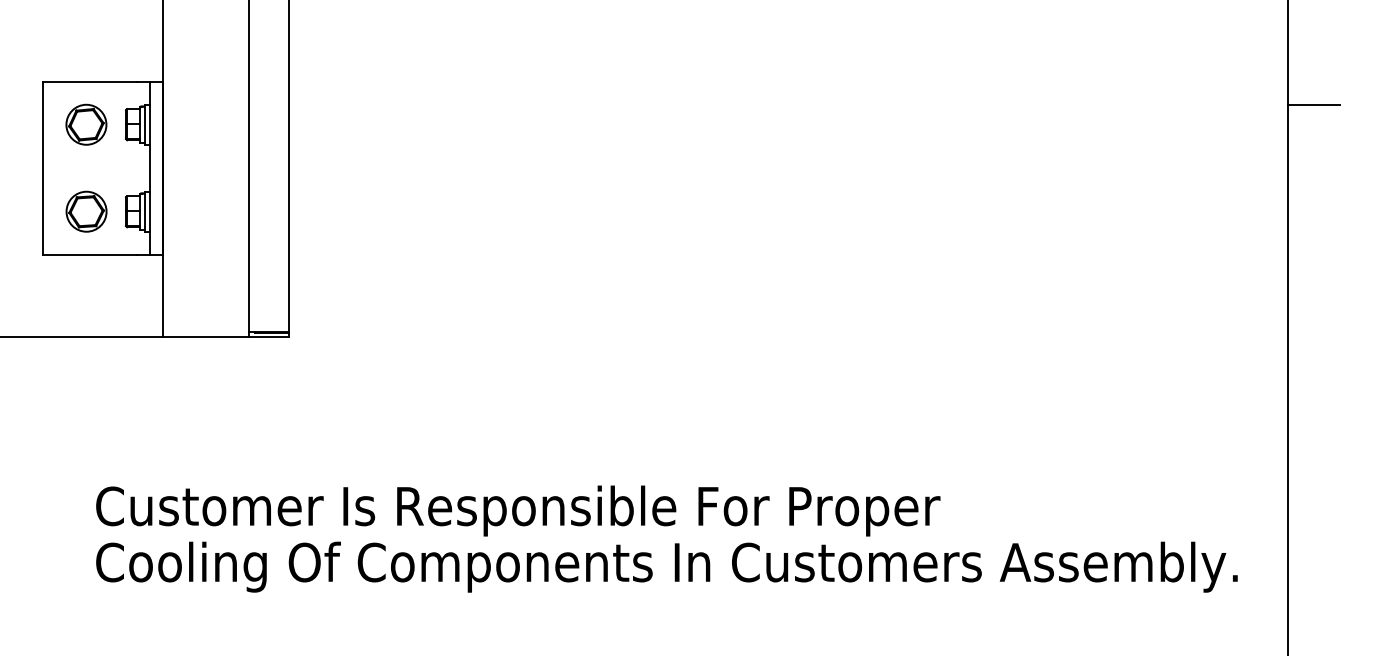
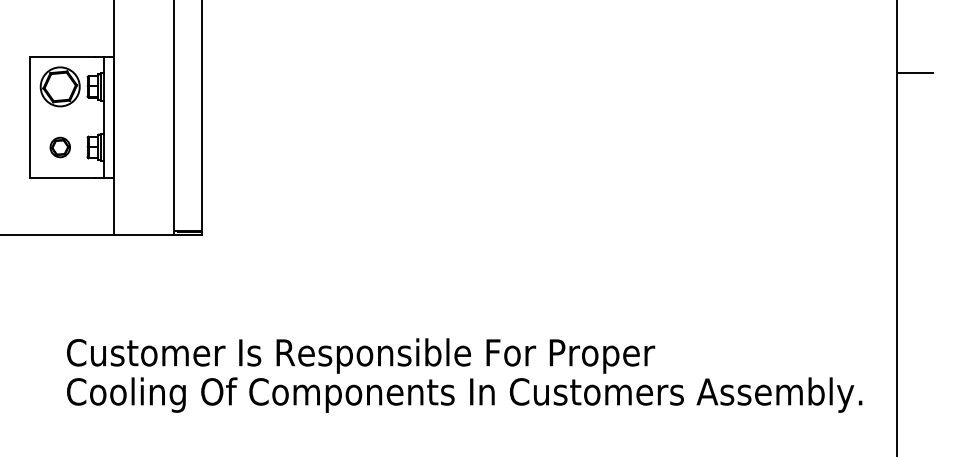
part: (85, 124) -> (59, 86), size x1.4
part: (86, 211) -> (60, 147), size x0.7

